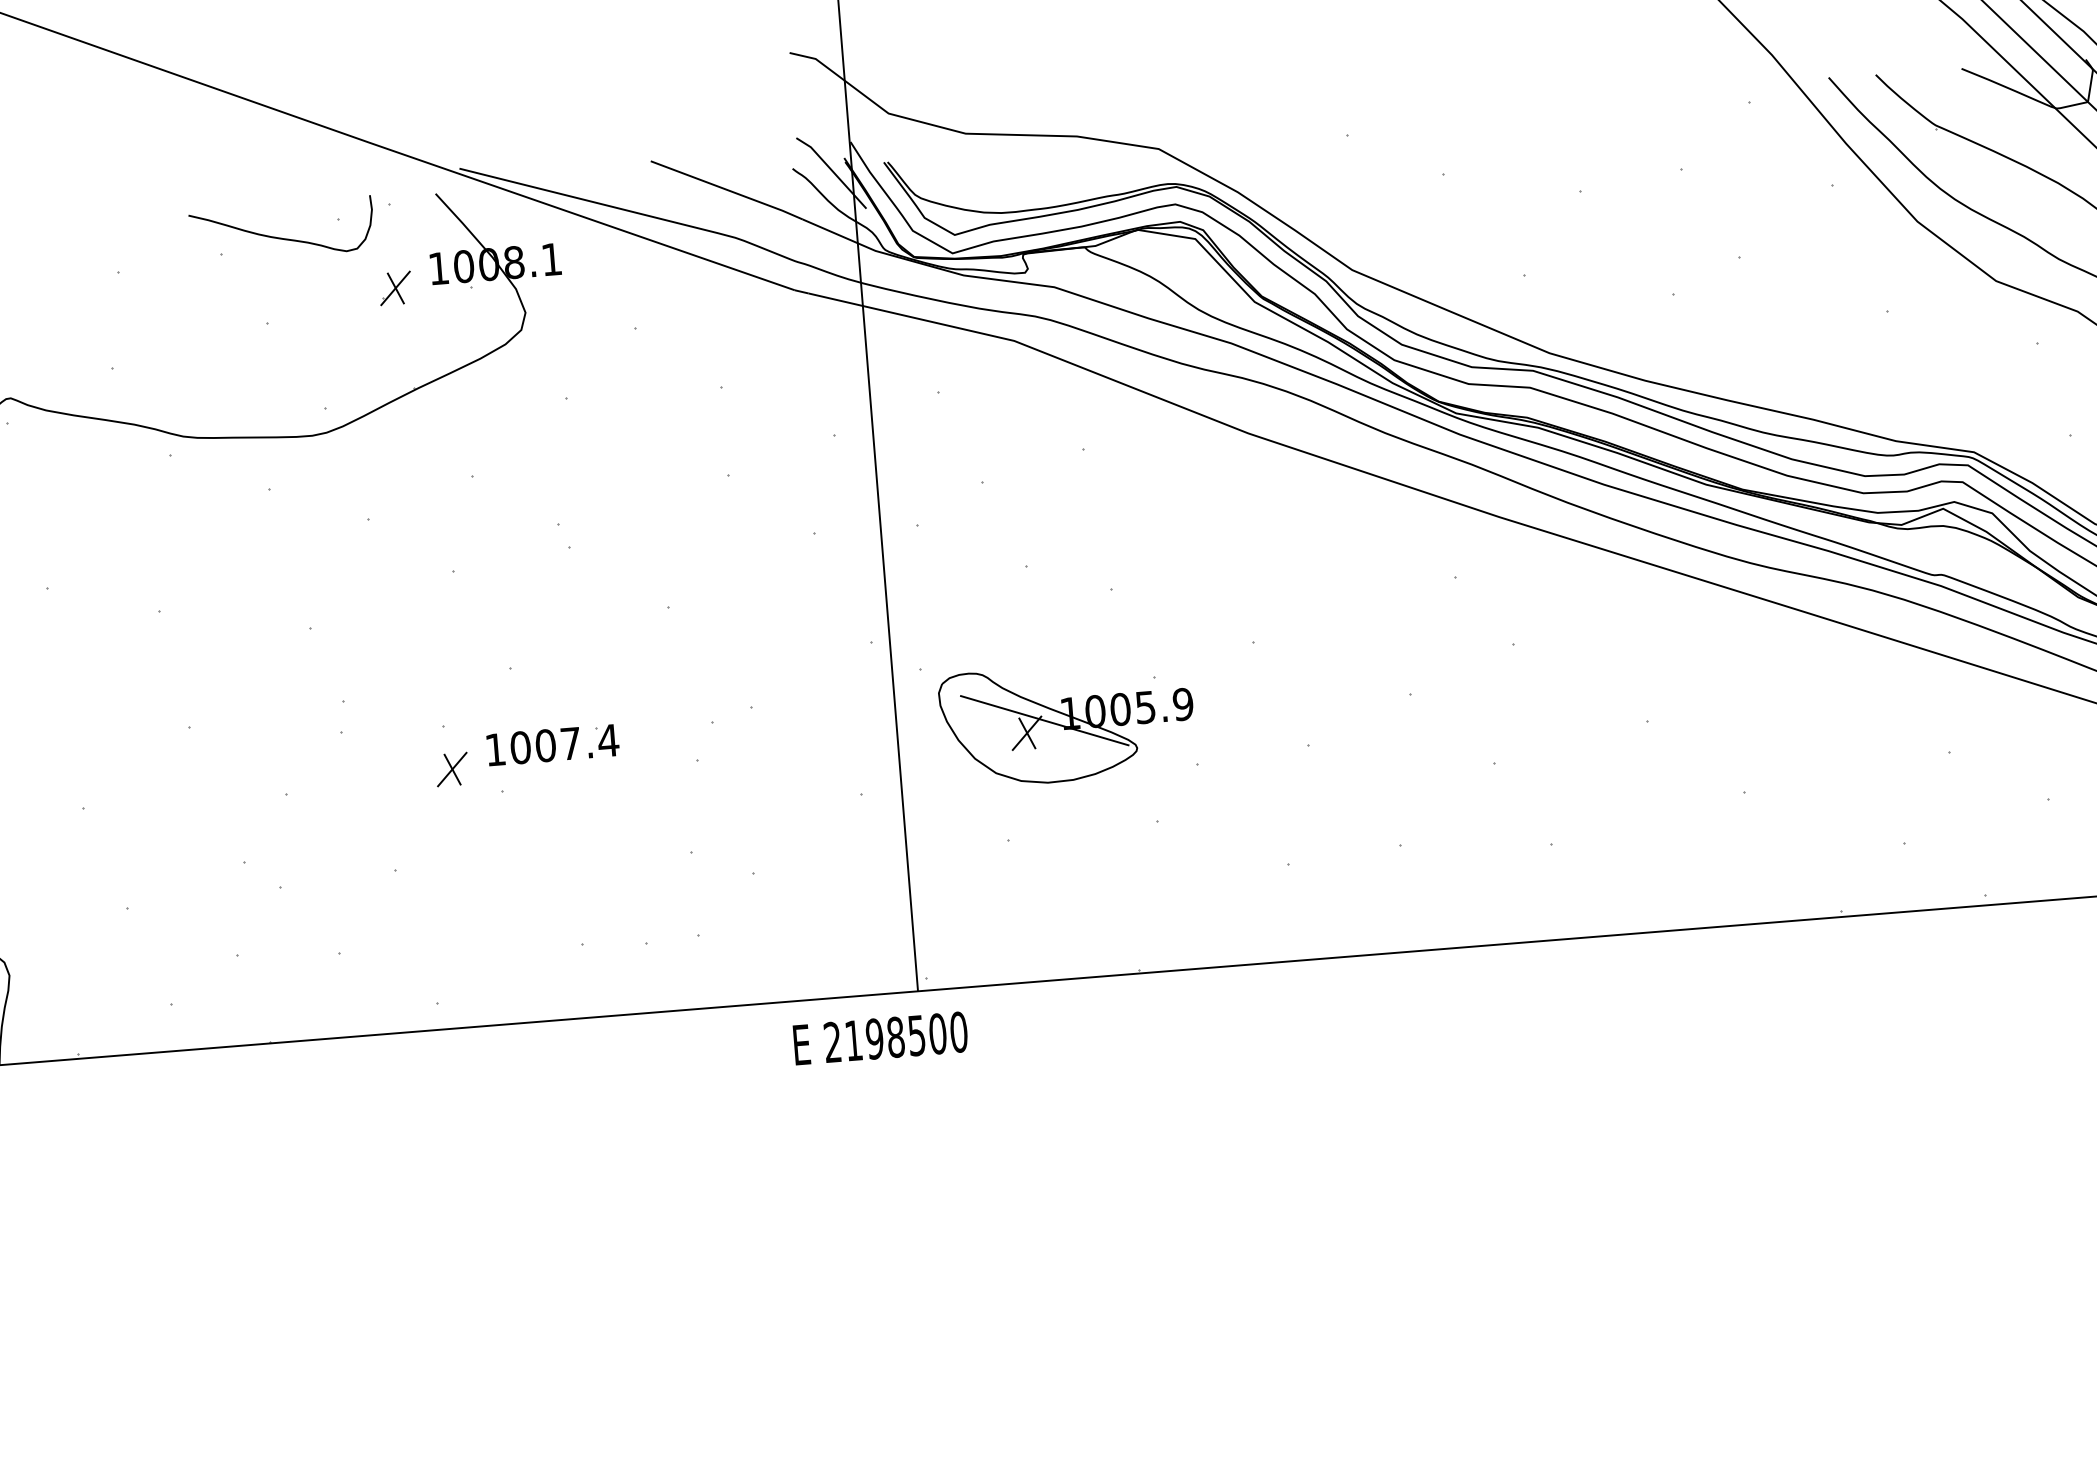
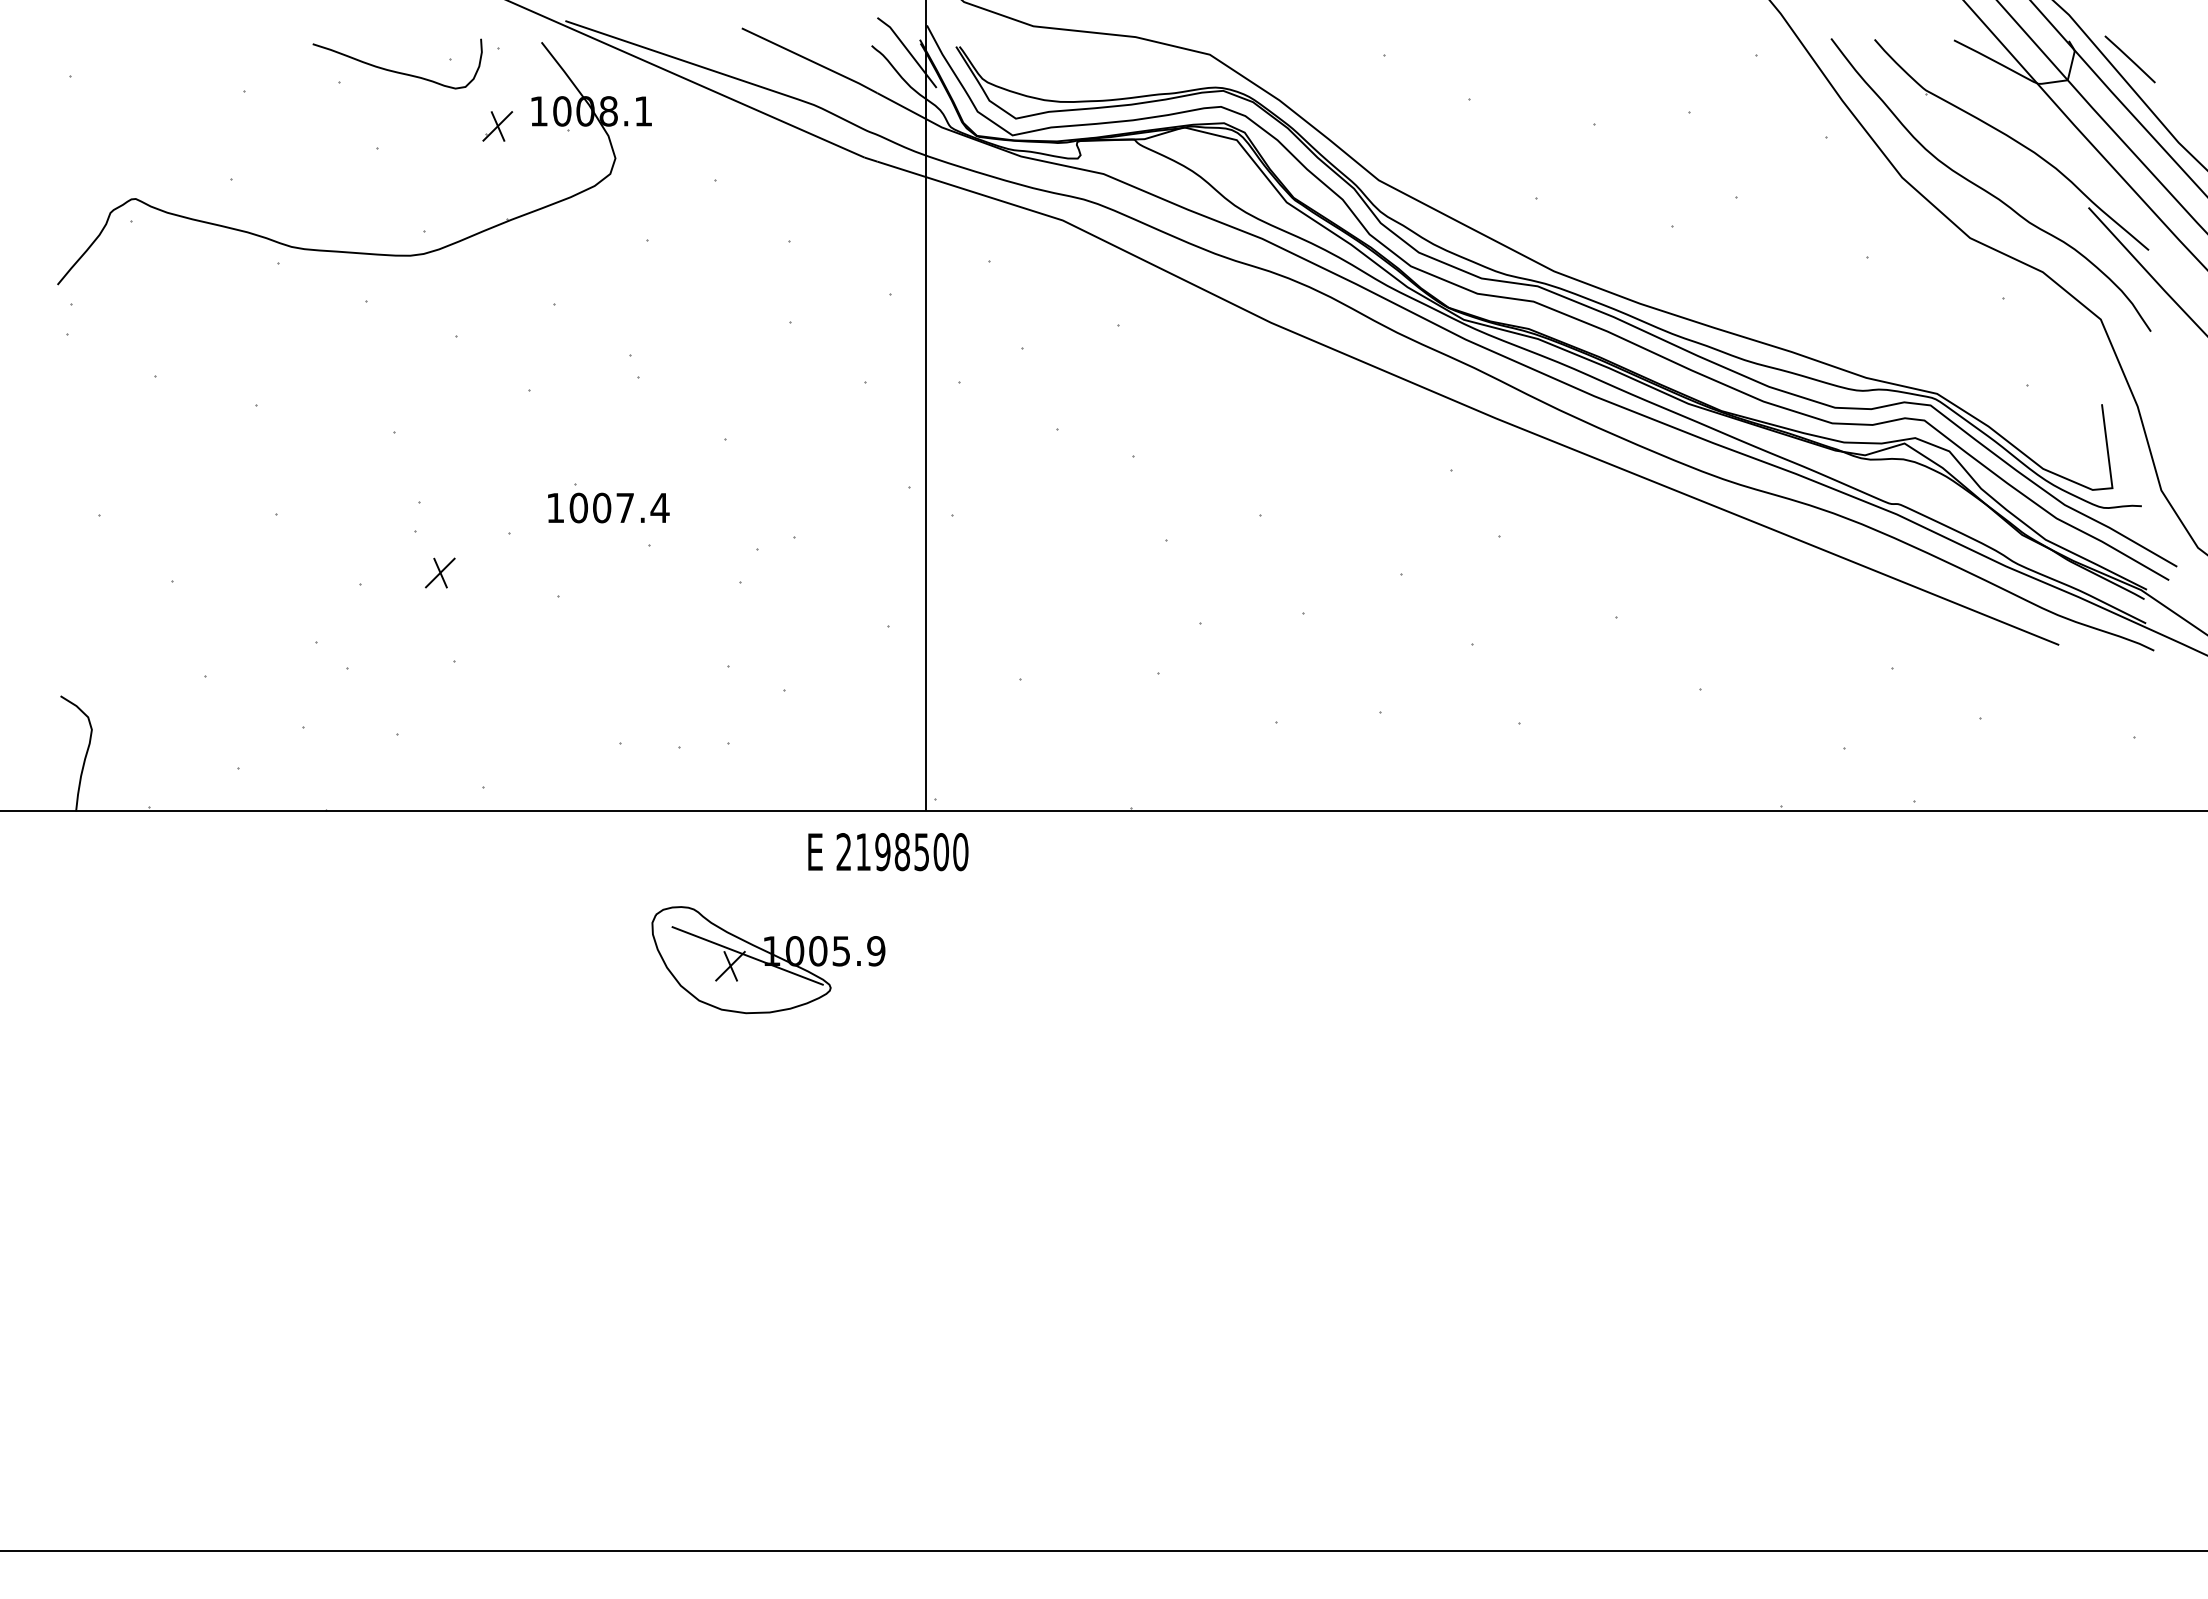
part: (1067, 723) -> (768, 960), moved
text: (552, 744) -> (608, 507), moved
part: (452, 768) -> (440, 572), moved

